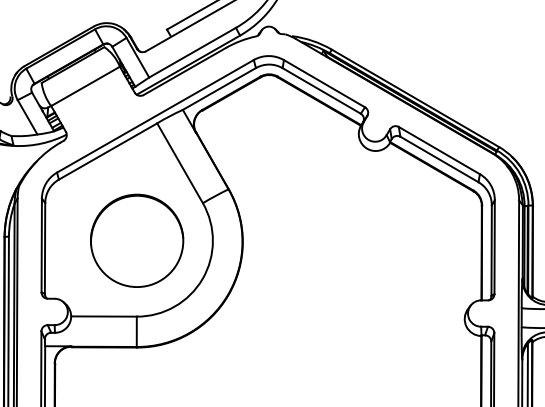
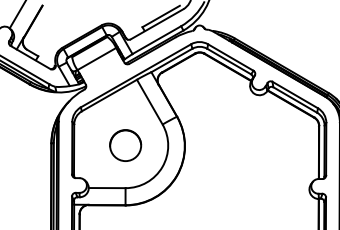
part: (136, 240) -> (125, 145), size x0.6

